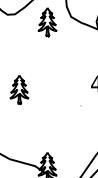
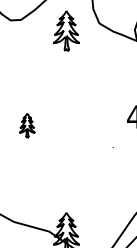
part: (19, 90) -> (27, 126), size x0.6

